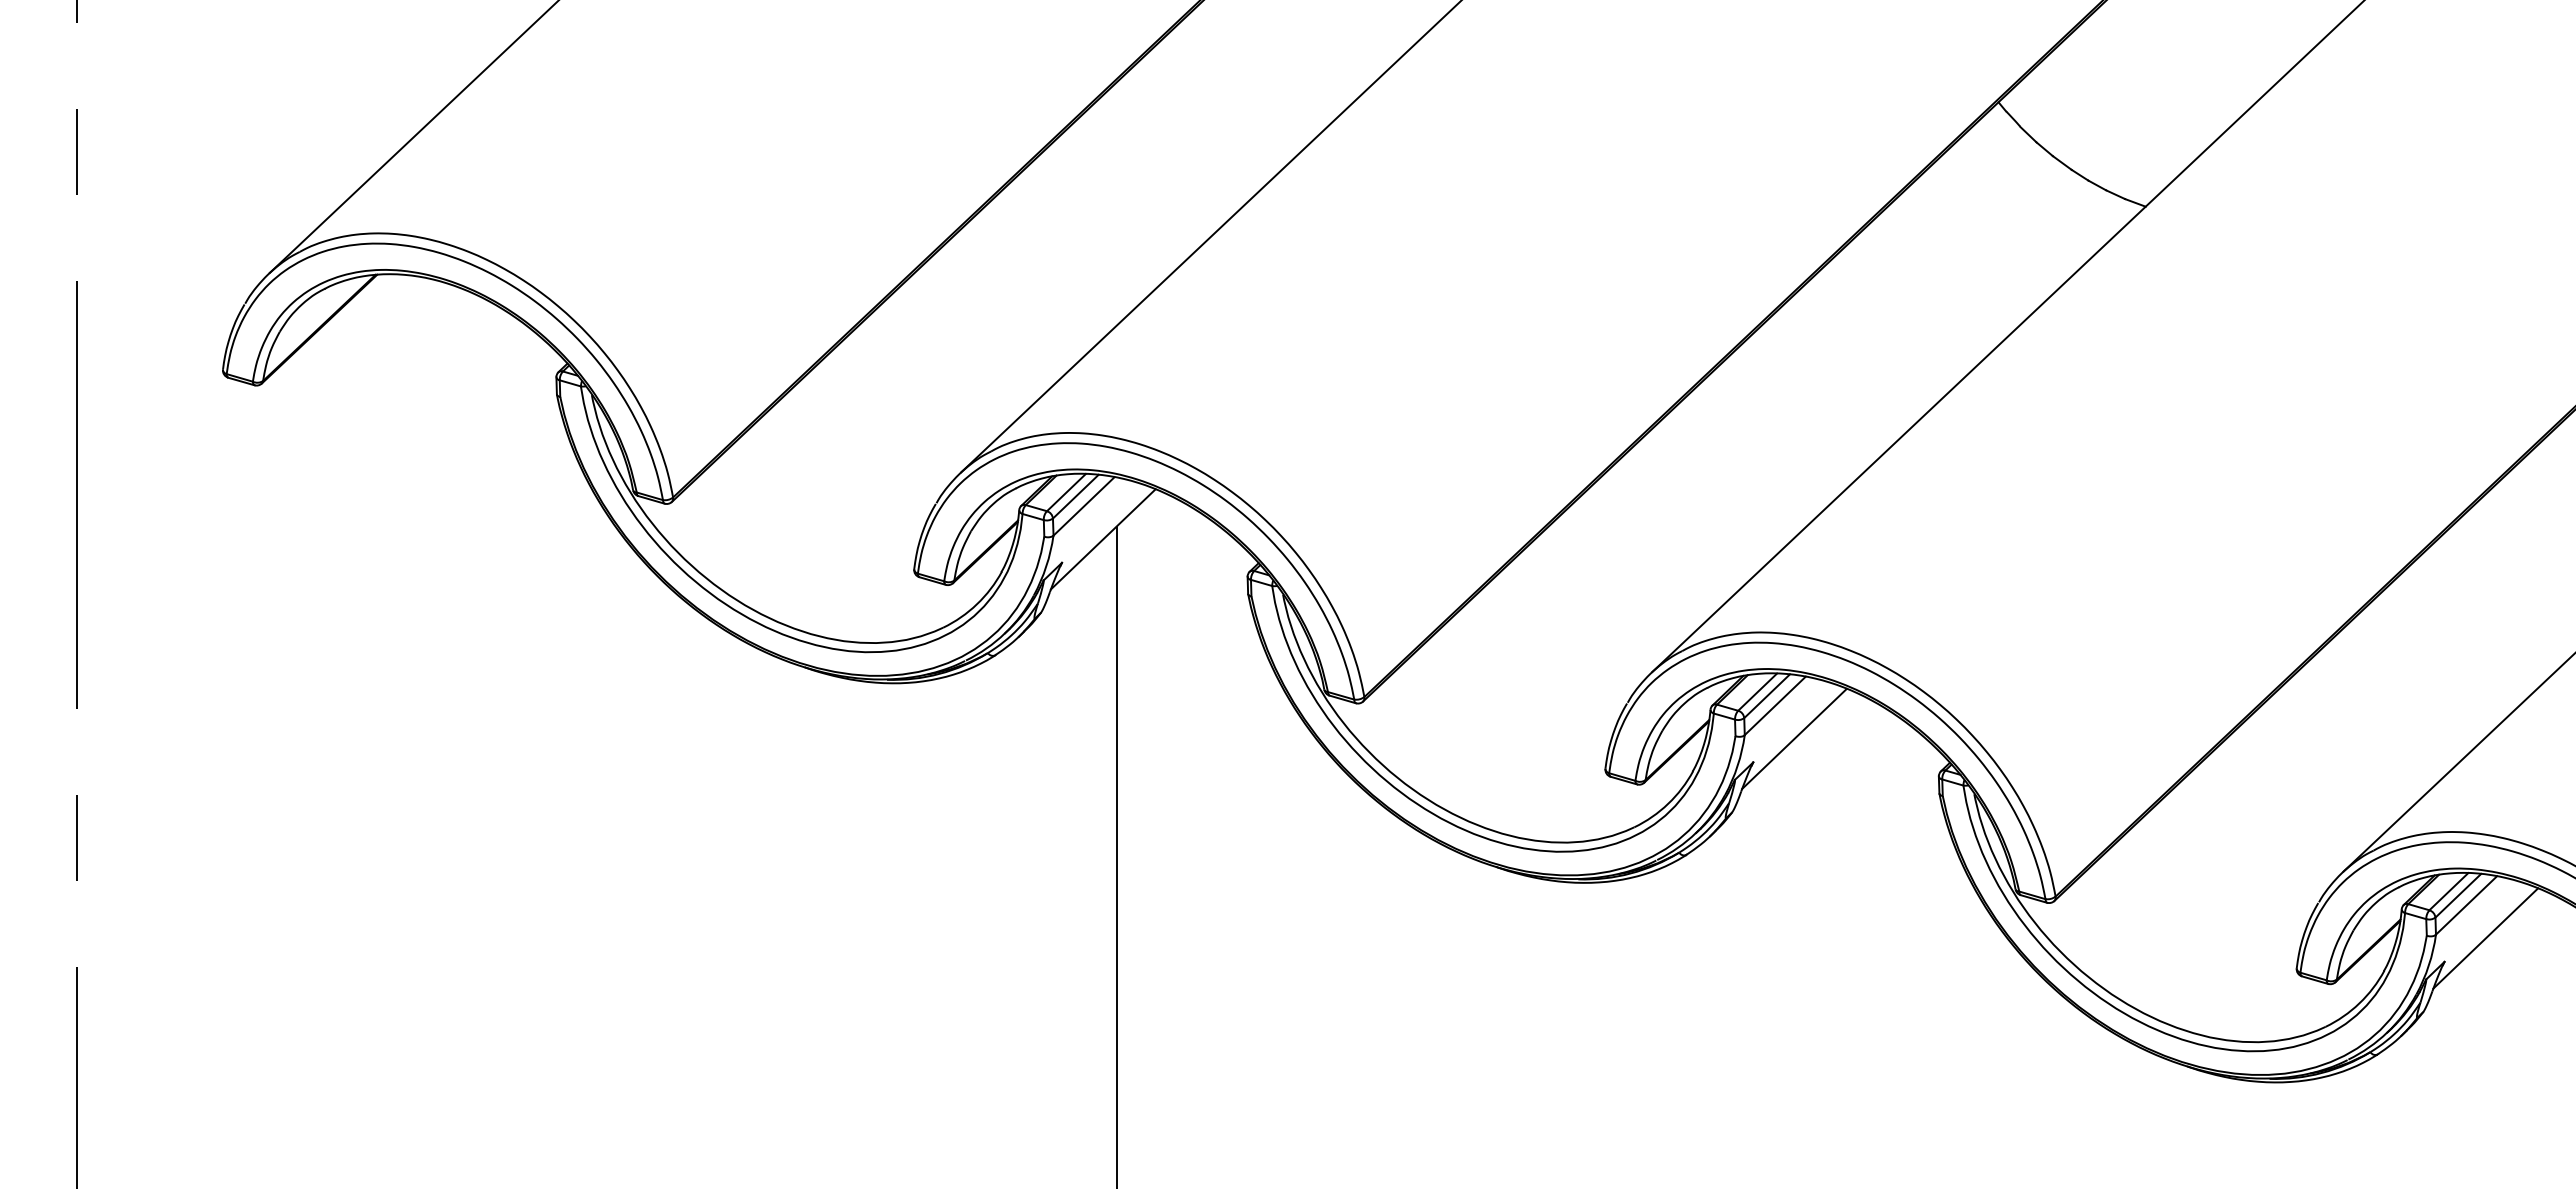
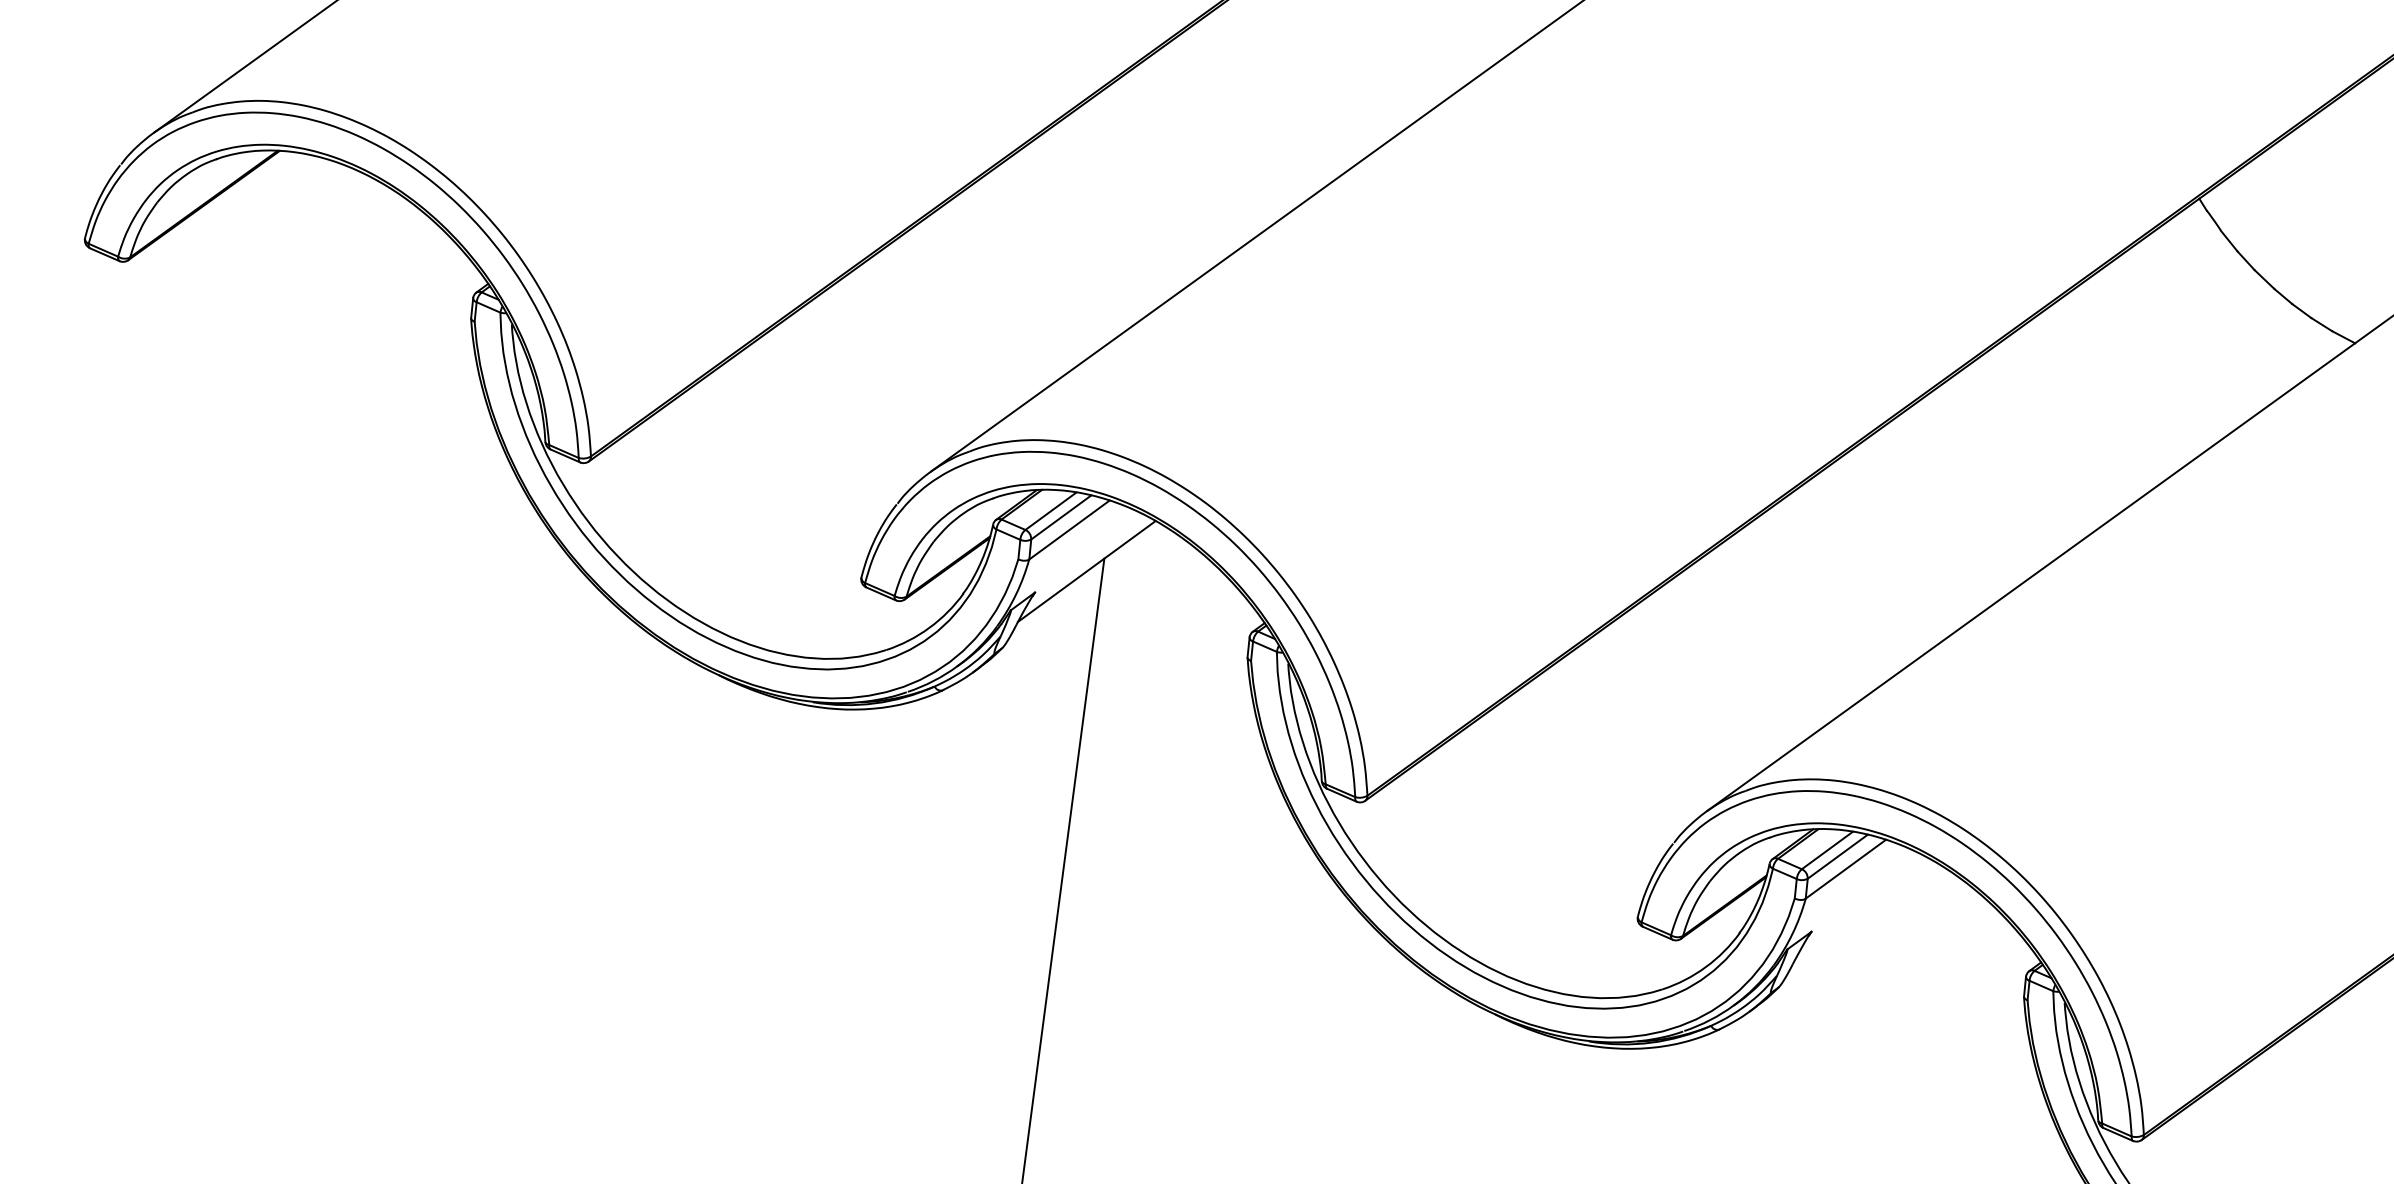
line: (1794, 738) -> (1863, 910), removed

